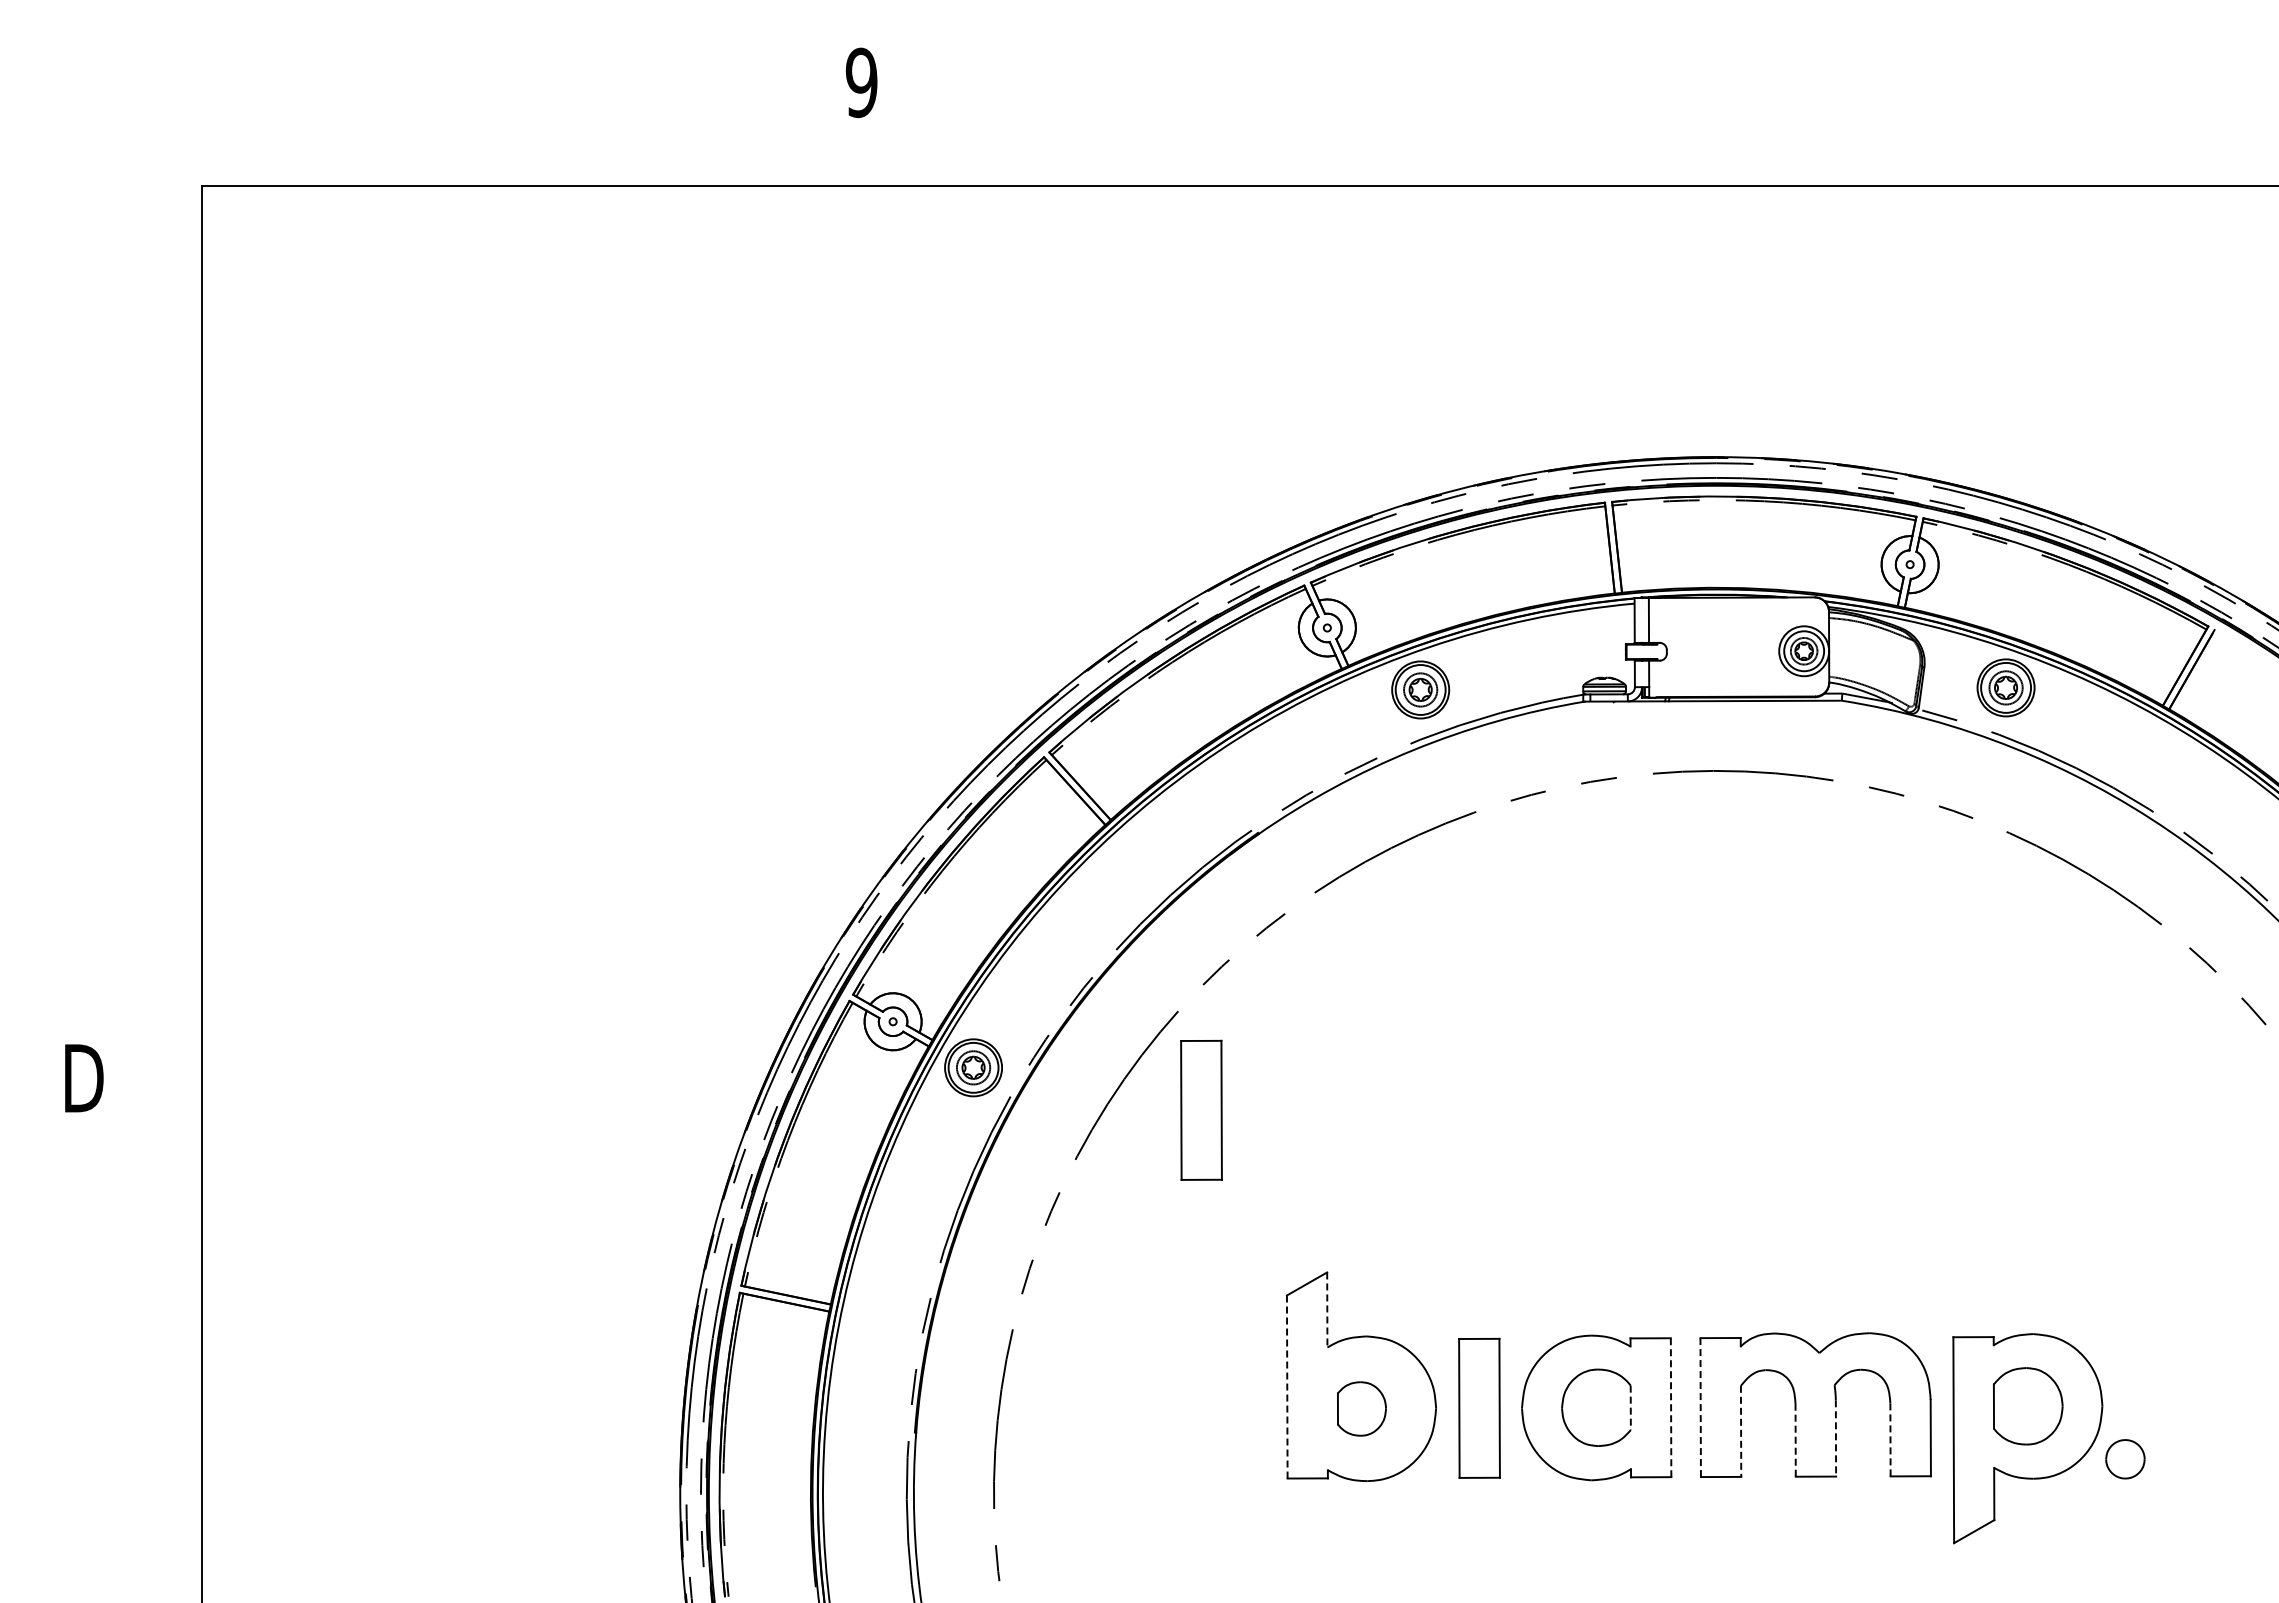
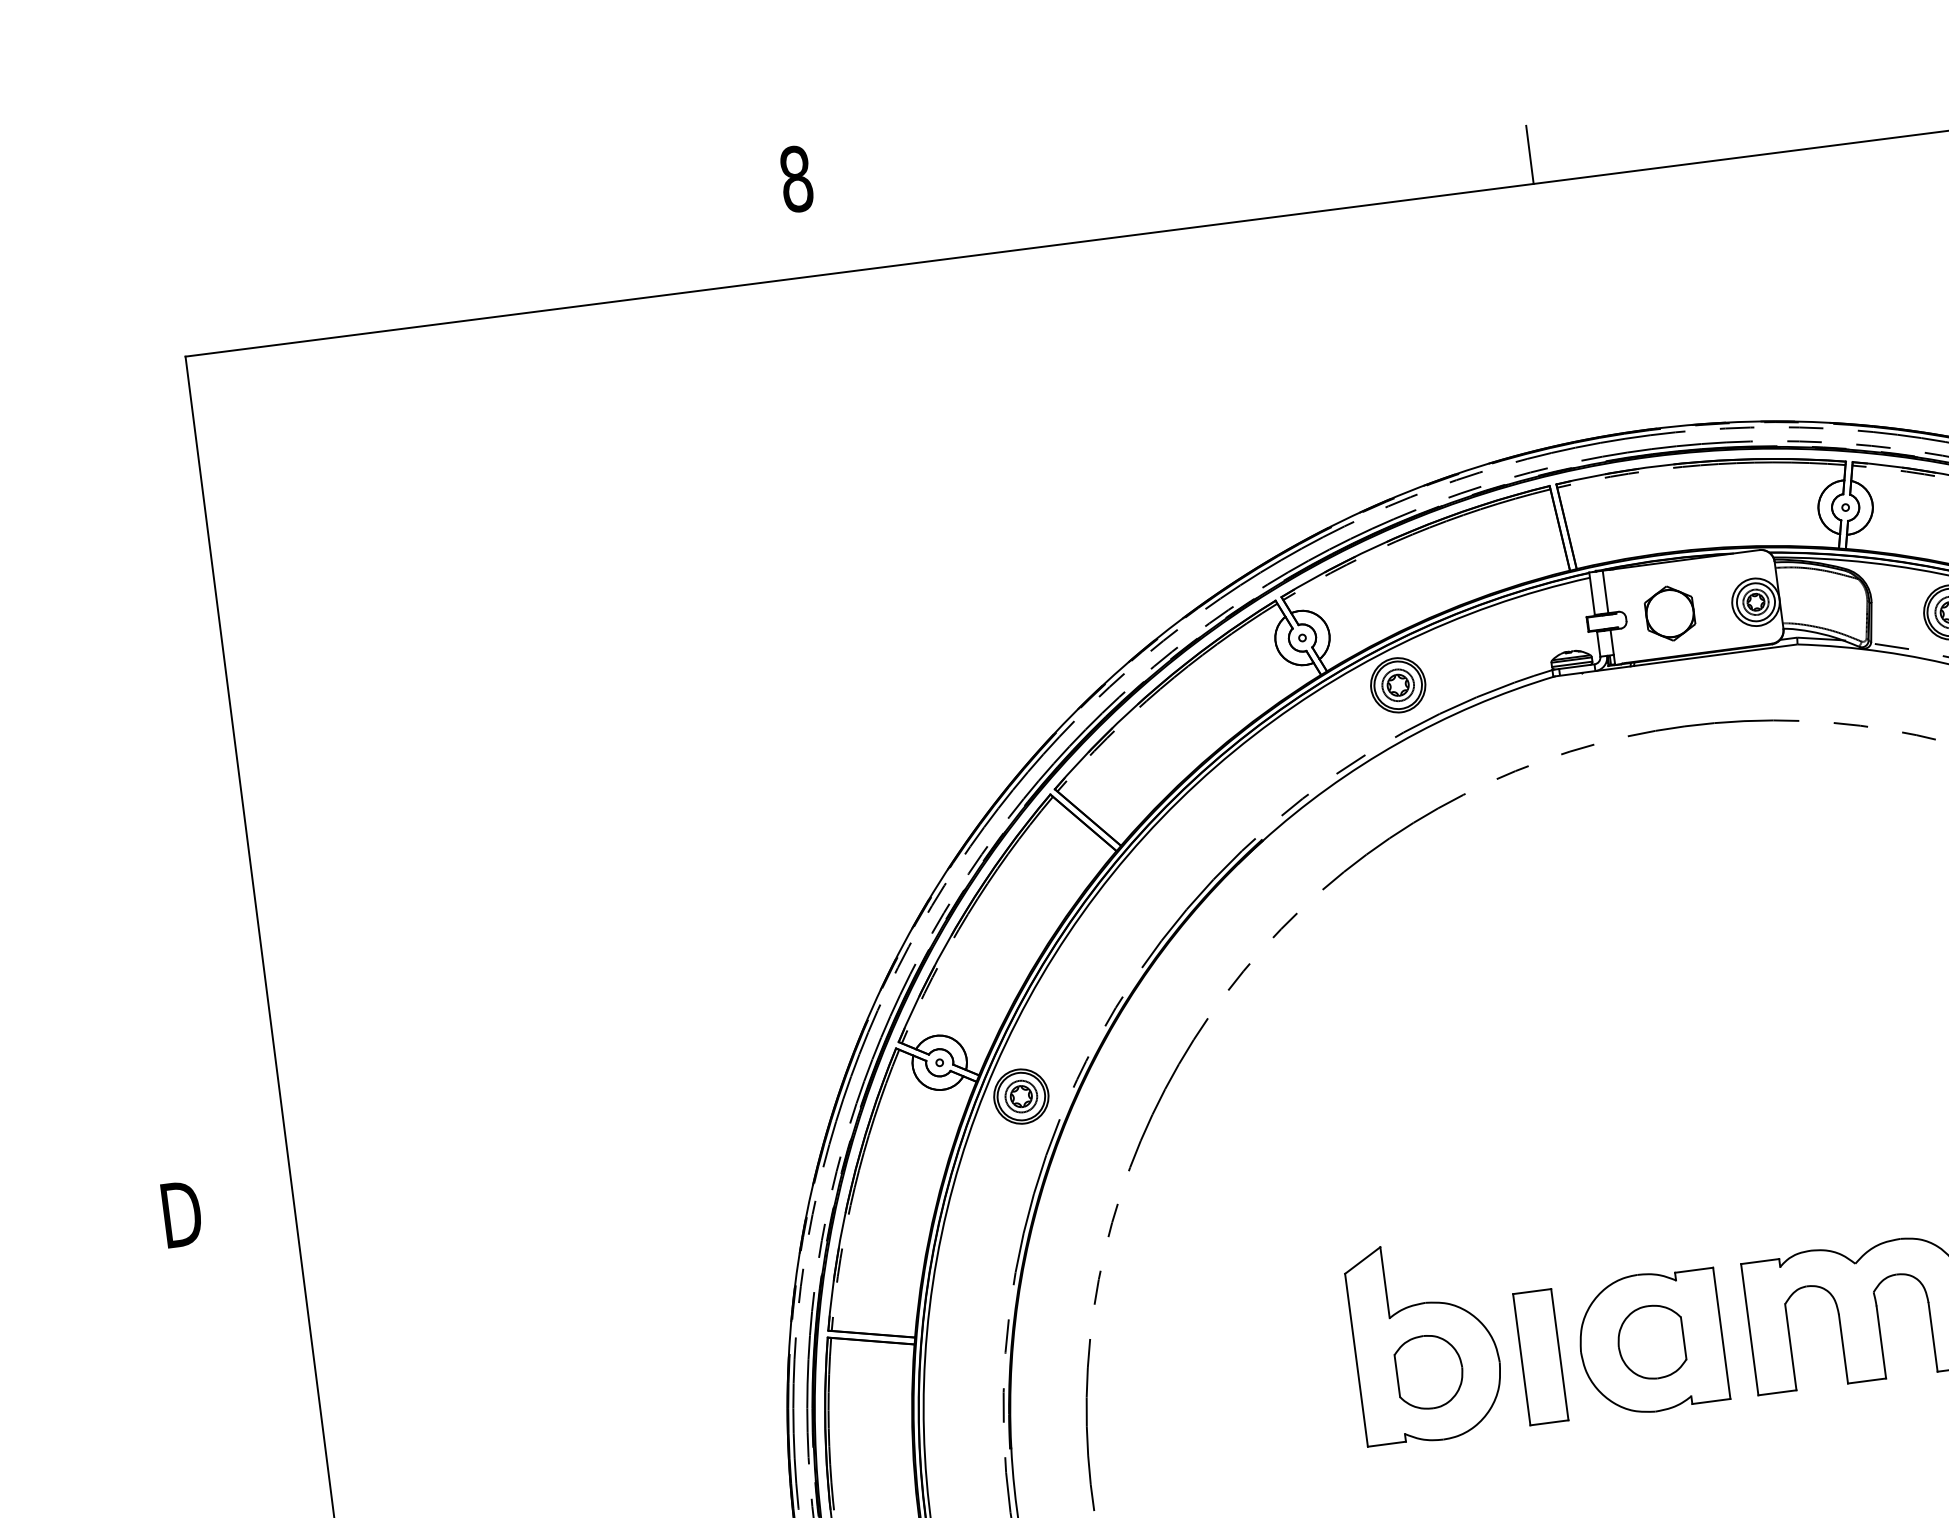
text: (861, 82) -> (796, 178), 9 -> 8
line: (1628, 155) -> (1529, 154), added
part: (1713, 651) -> (1670, 613), added
part: (1201, 1109) -> (1241, 1108), removed
line: (1327, 1310) -> (1385, 1283), dashed -> solid
line: (1287, 1387) -> (1356, 1360), dashed -> solid
line: (1700, 1407) -> (1749, 1329), dashed -> solid
part: (1361, 1408) -> (1429, 1371), size x1.43
line: (1630, 1408) -> (1683, 1339), dashed -> solid
line: (1671, 1408) -> (1722, 1334), dashed -> solid
line: (1741, 1431) -> (1791, 1347), dashed -> solid
line: (1835, 1438) -> (1880, 1342), dashed -> solid
line: (1795, 1439) -> (1843, 1348), dashed -> solid
line: (1890, 1439) -> (1933, 1336), dashed -> solid

